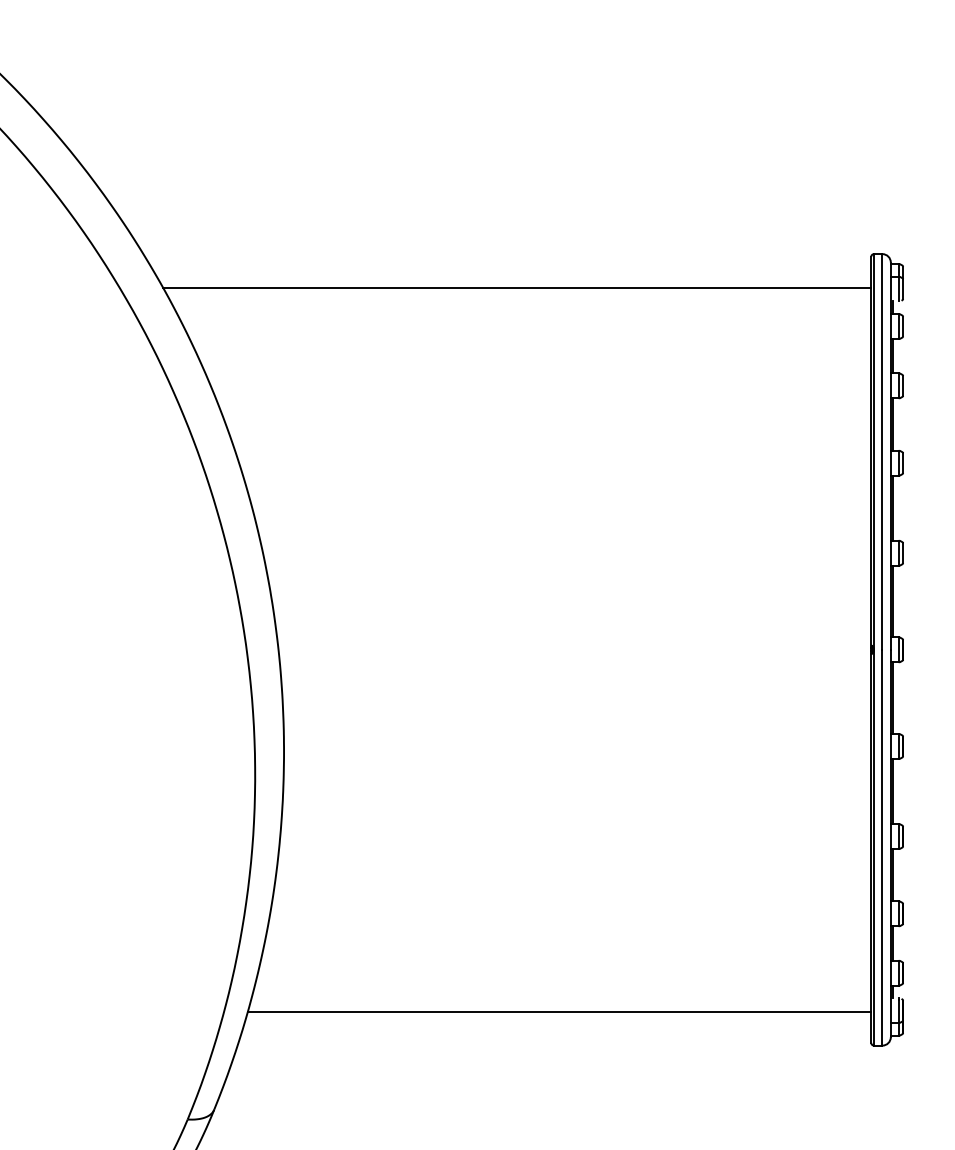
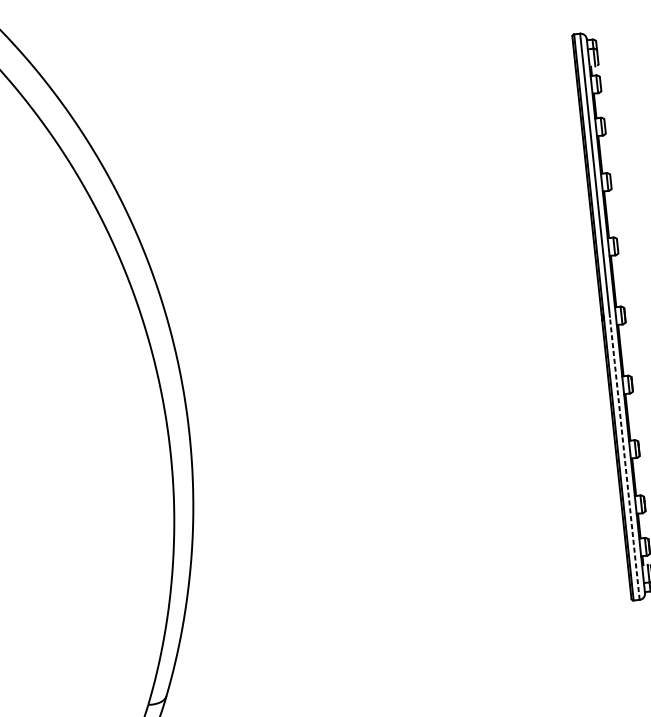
line: (517, 287) -> (321, 85), removed
line: (882, 847) -> (624, 458), solid -> dashed
line: (559, 1012) -> (406, 600), removed

